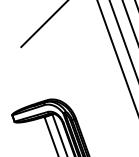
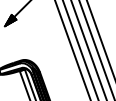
hatch: (29, 37) -> (10, 20), added

